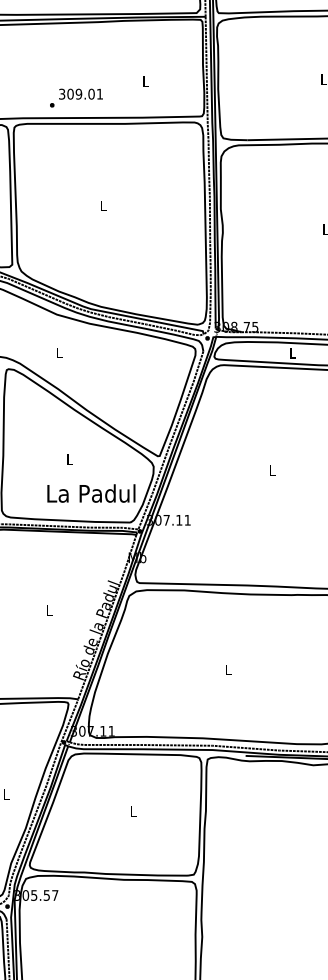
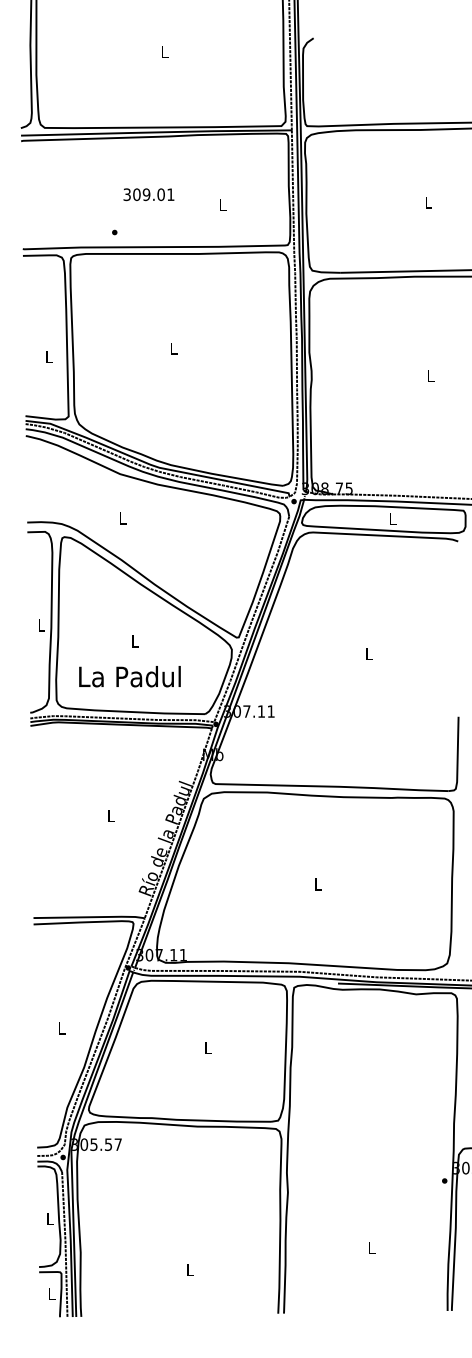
text: (80, 94) -> (148, 194), moved
text: (90, 493) -> (129, 676), moved

